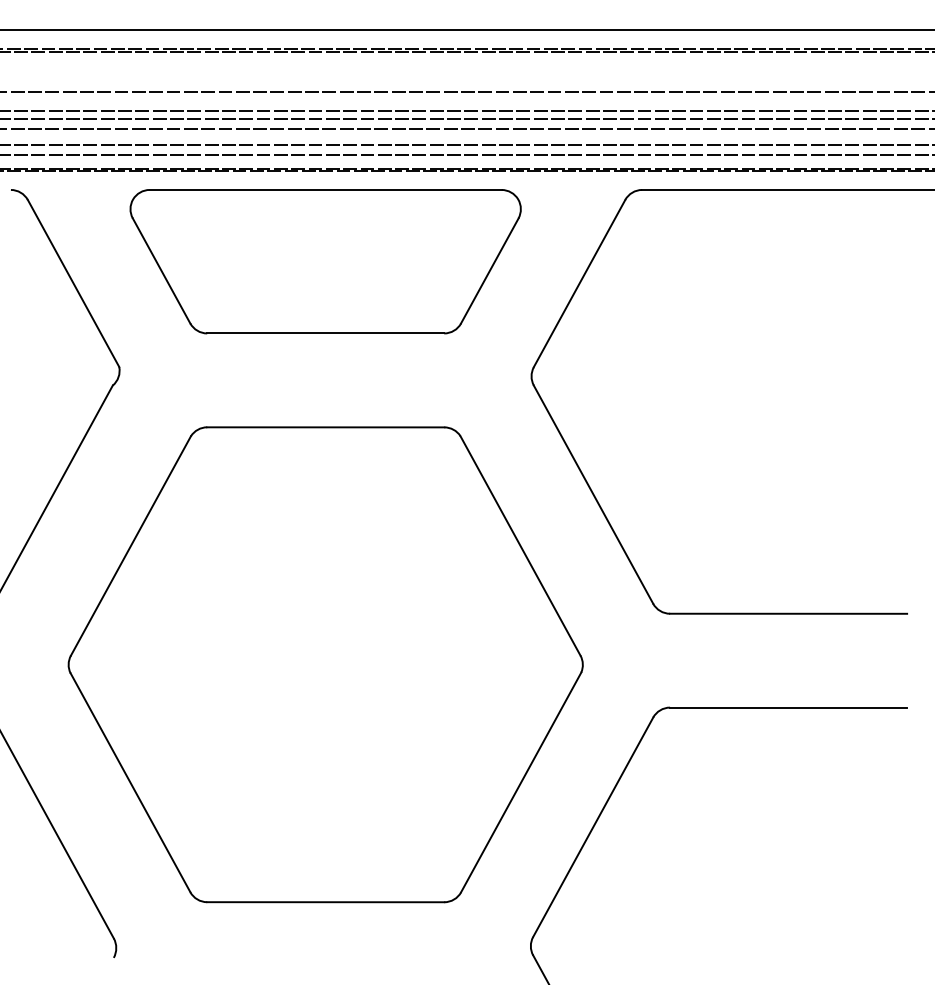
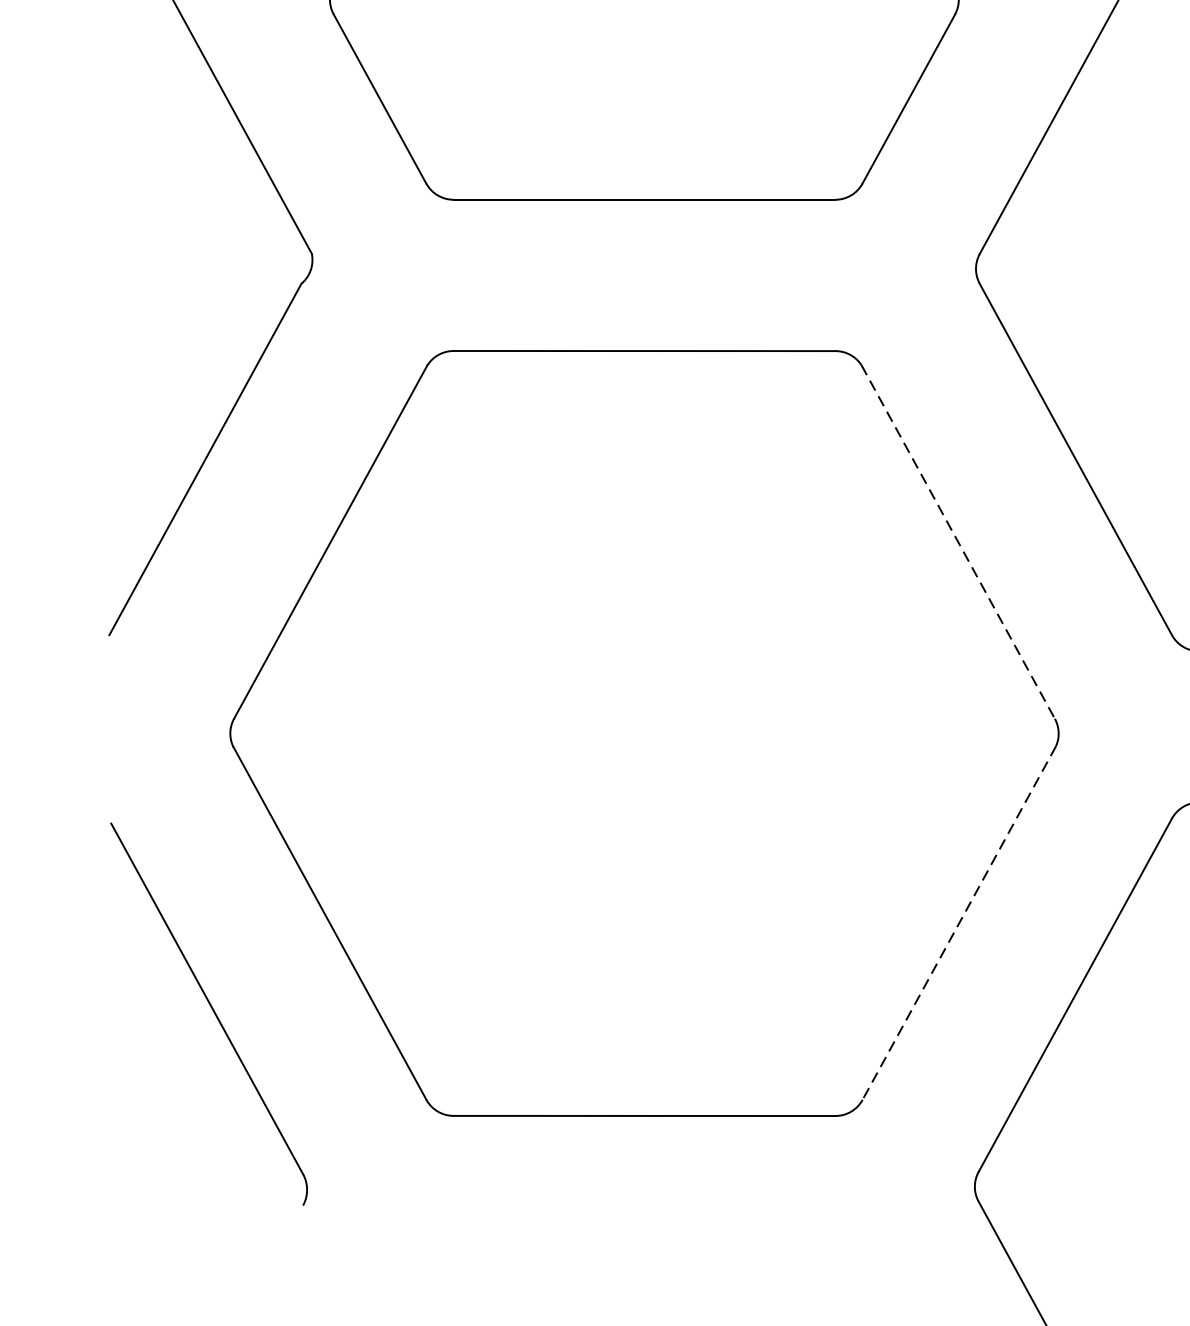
line: (520, 546) -> (958, 542), solid -> dashed
line: (520, 782) -> (958, 923), solid -> dashed

